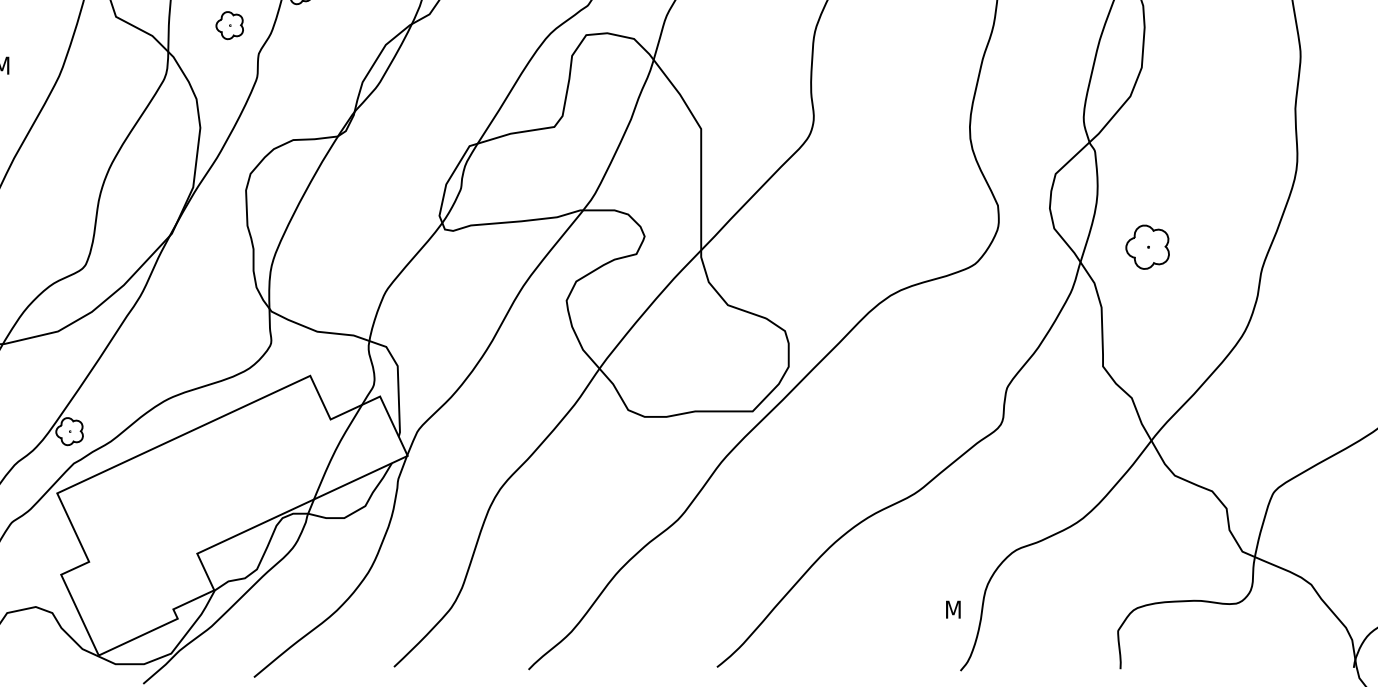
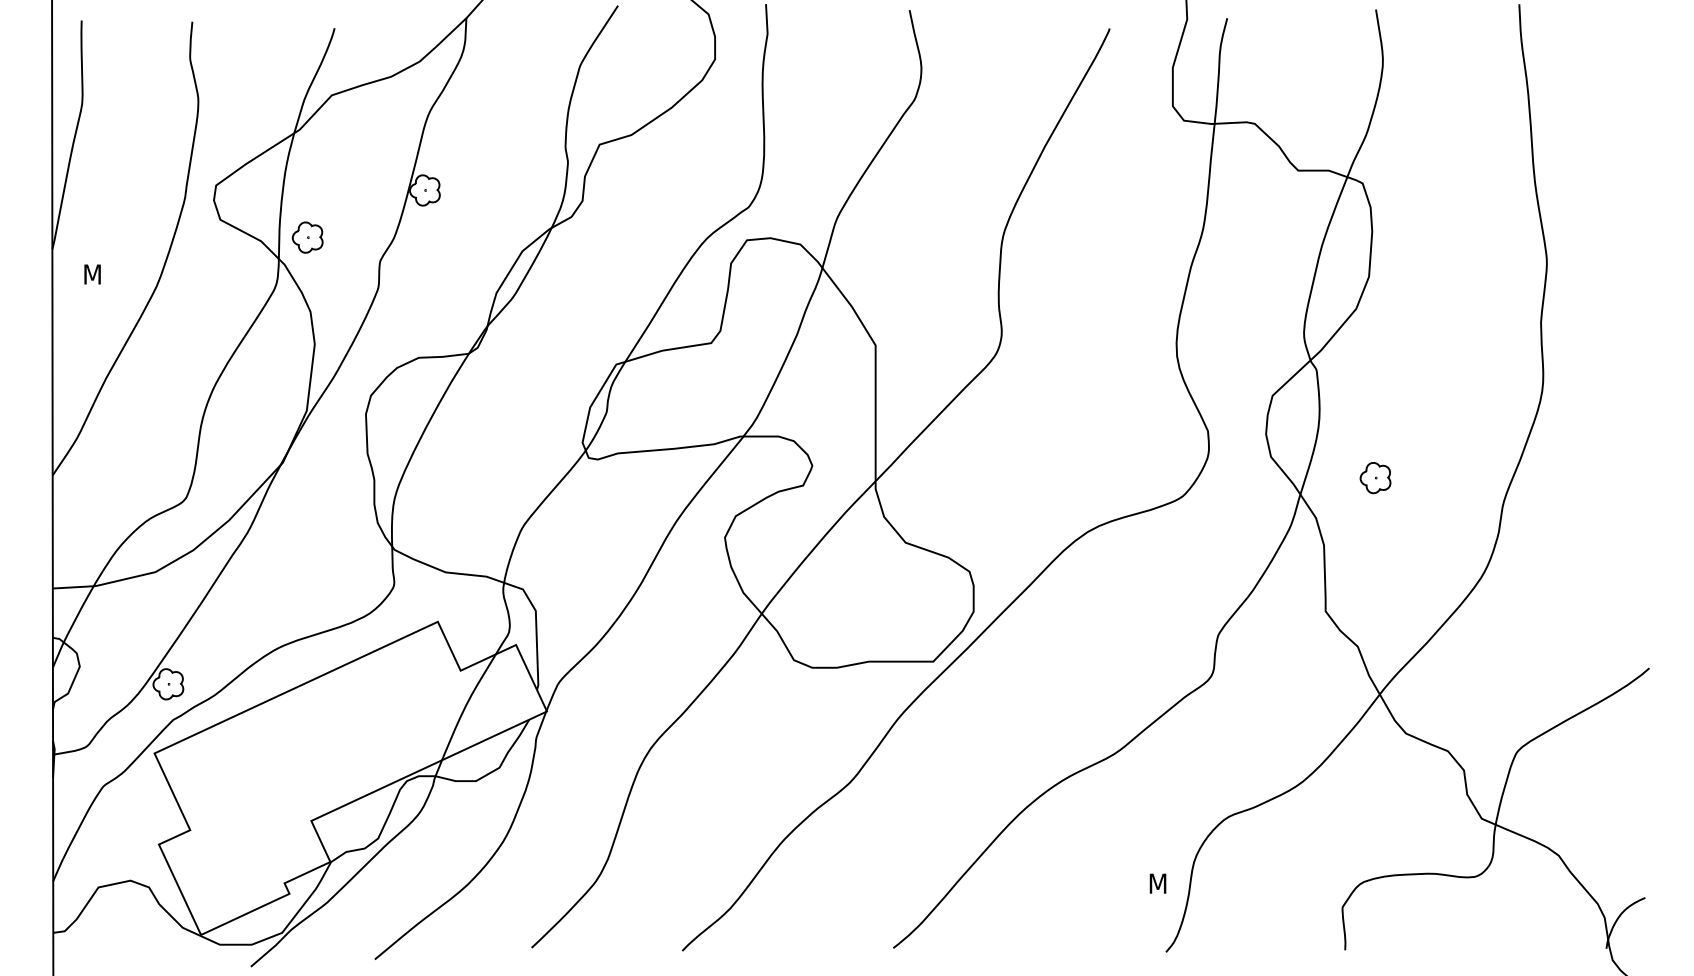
part: (229, 25) -> (307, 237), moved
part: (1147, 247) -> (1375, 478), size x0.62

